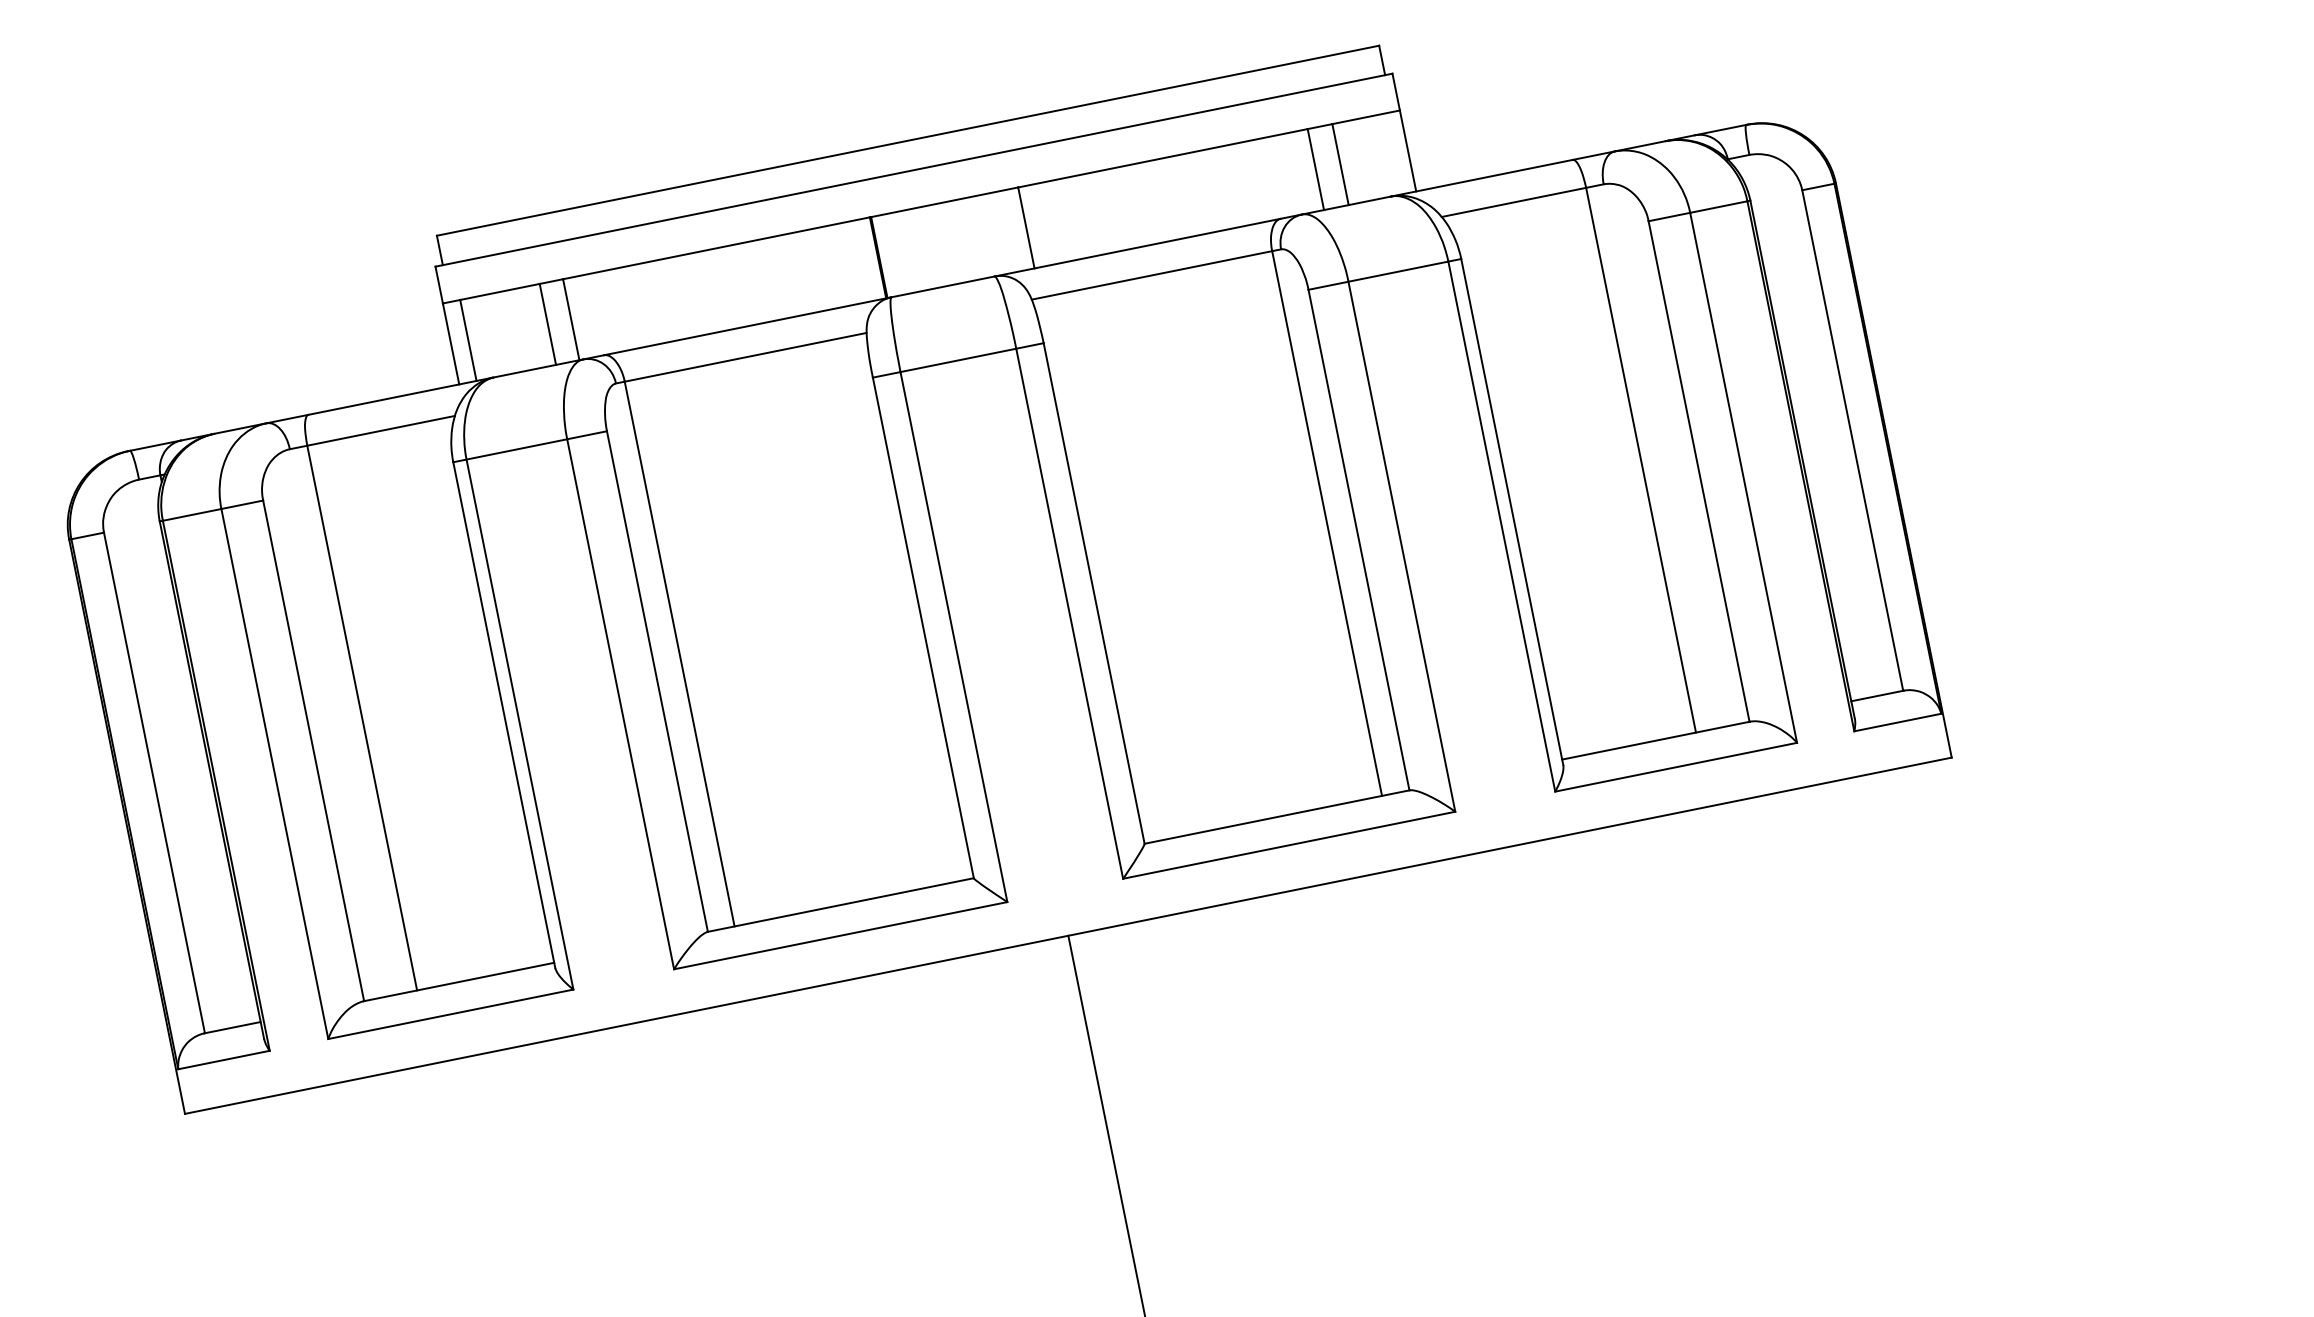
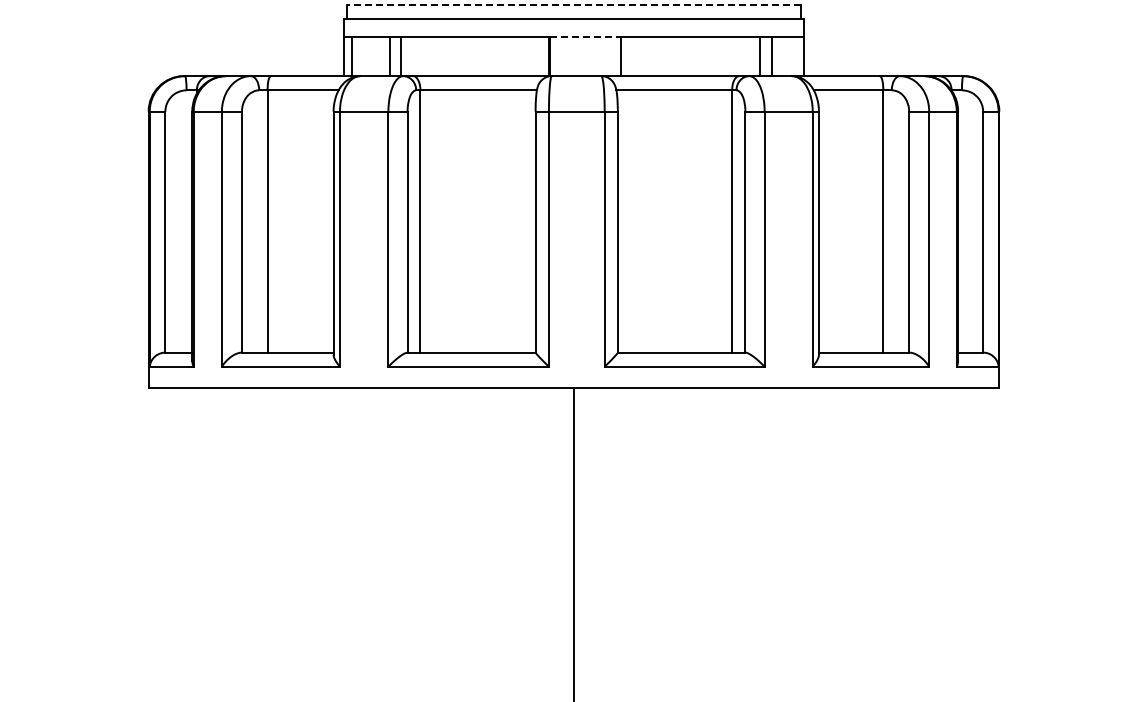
line: (909, 140) -> (574, 5), solid -> dashed
line: (945, 202) -> (585, 37), solid -> dashed

